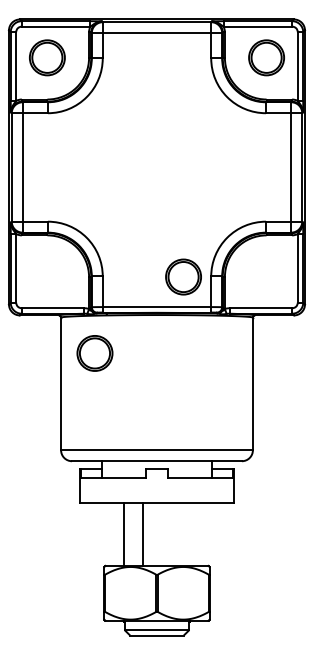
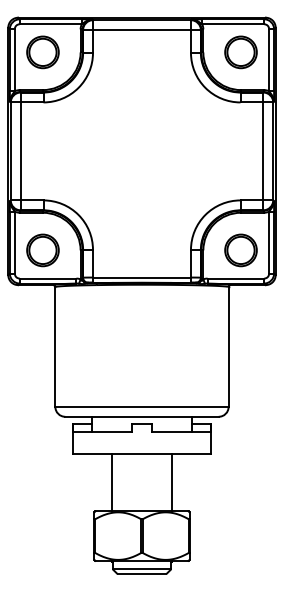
part: (183, 277) -> (240, 250), moved
part: (94, 353) -> (42, 250), moved
line: (143, 533) -> (171, 482), moved

